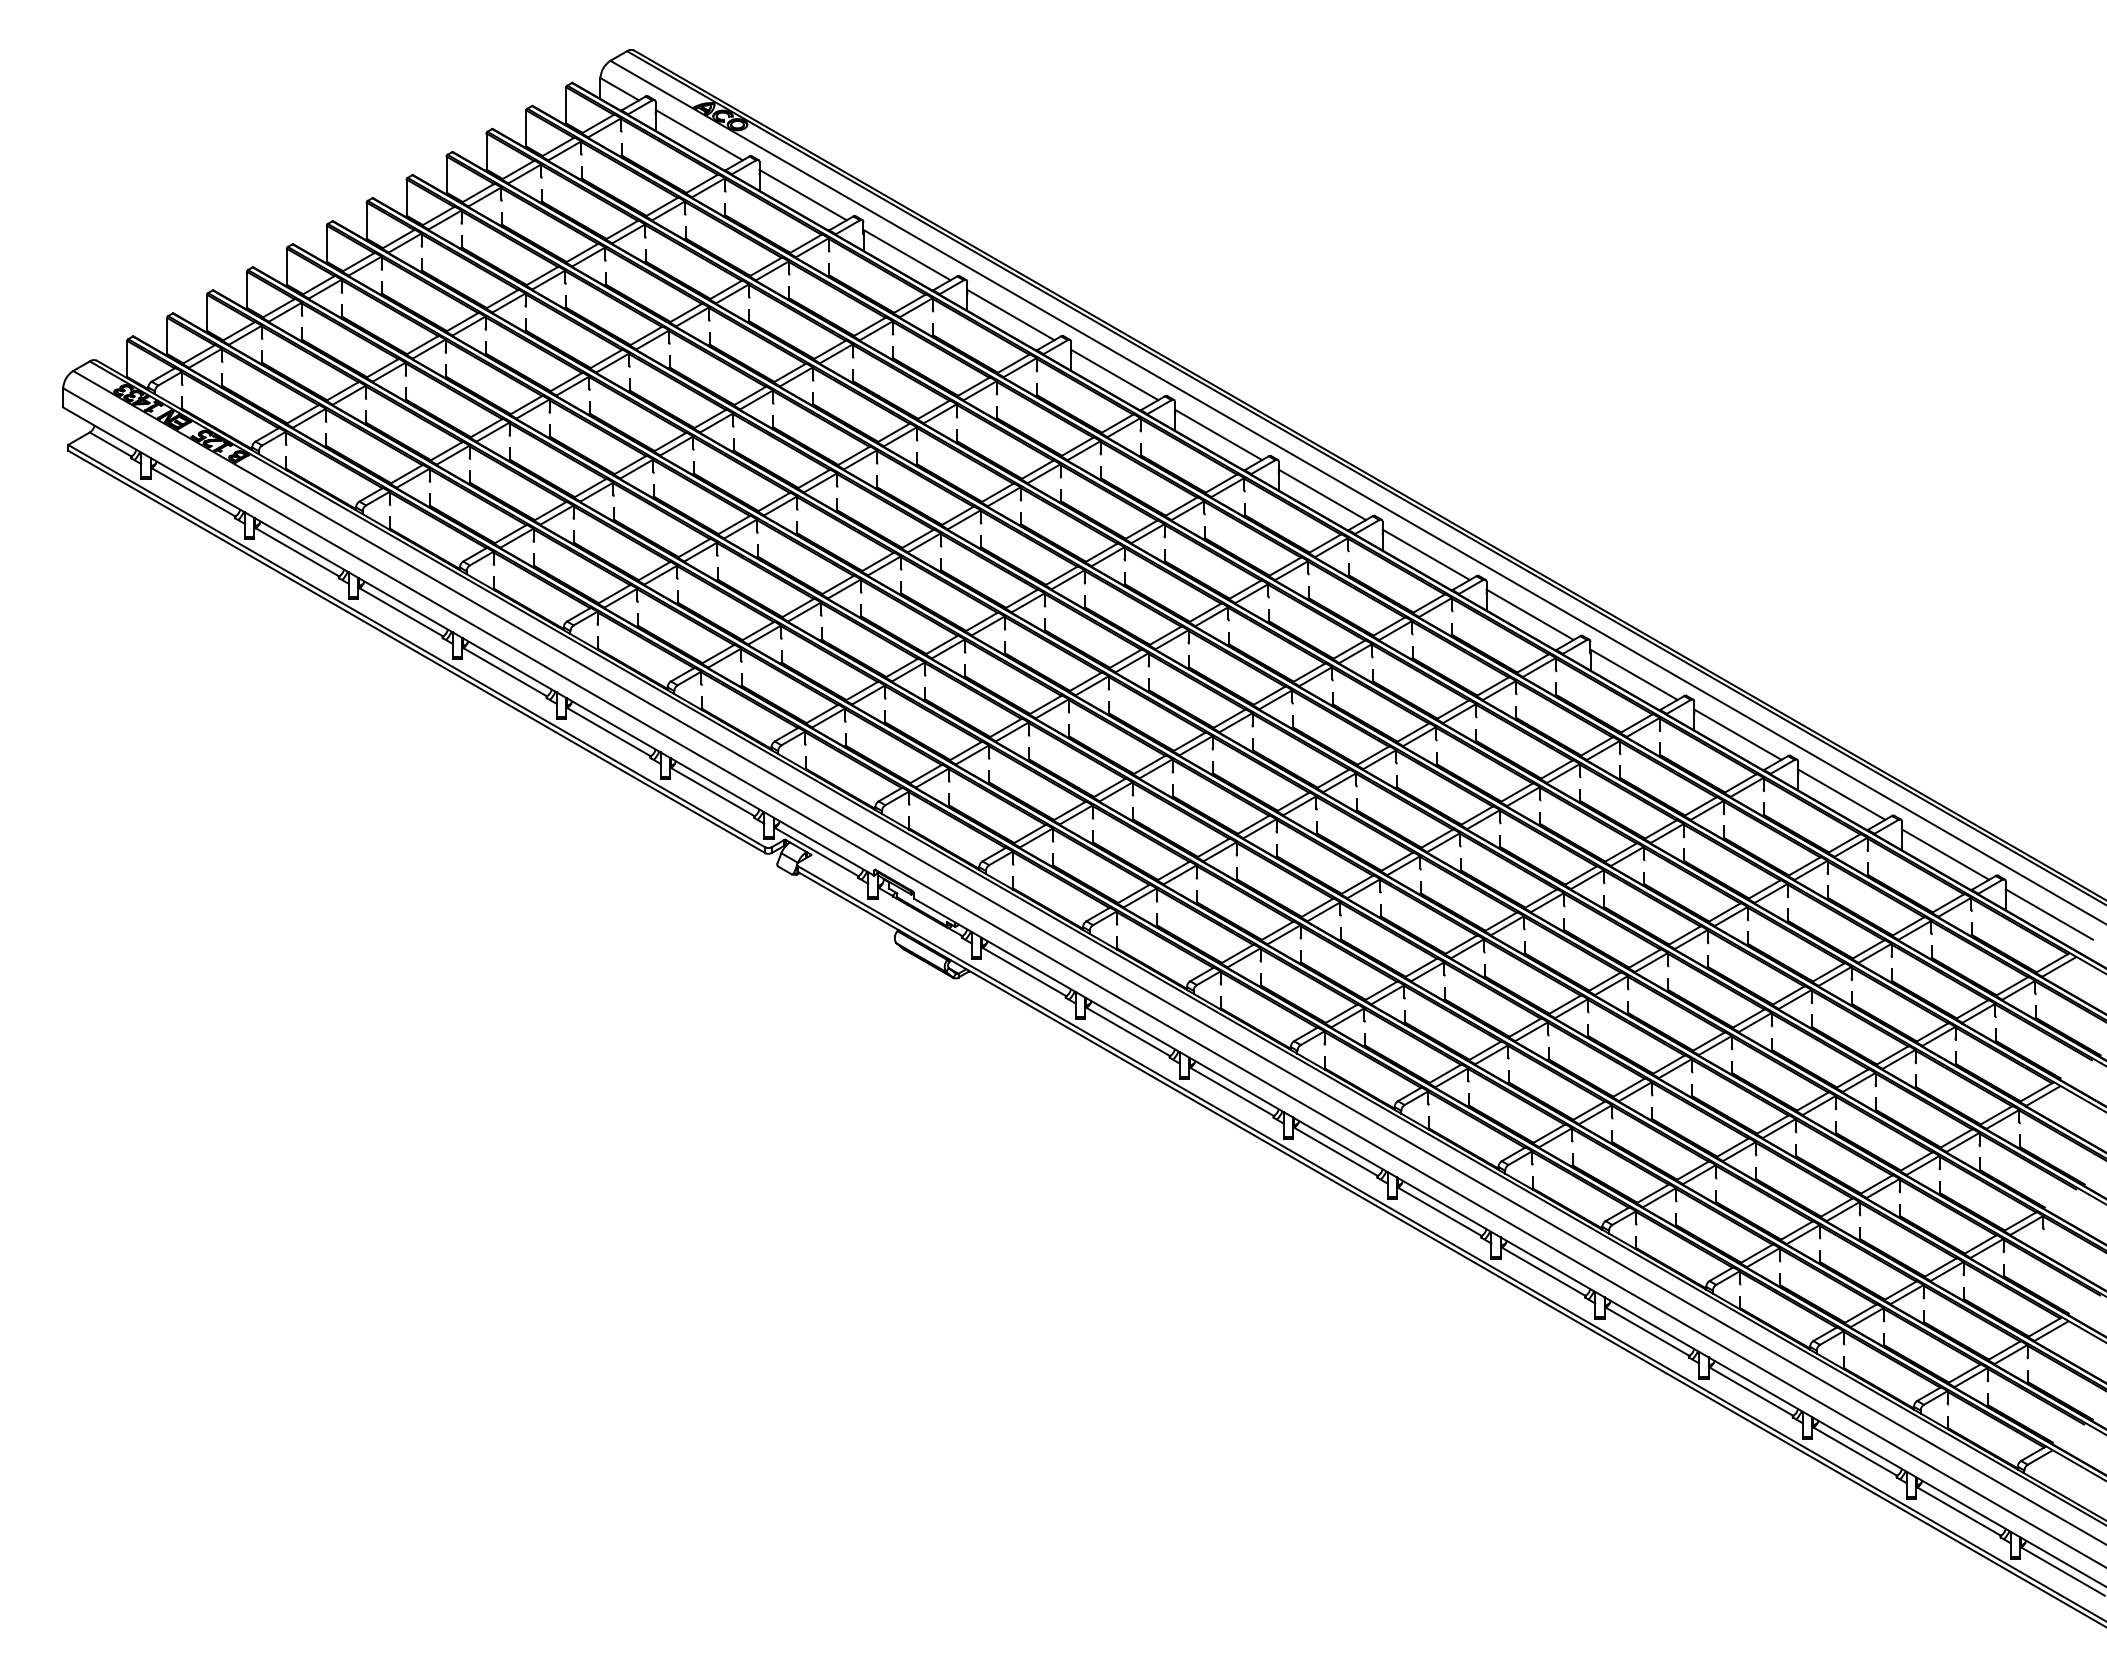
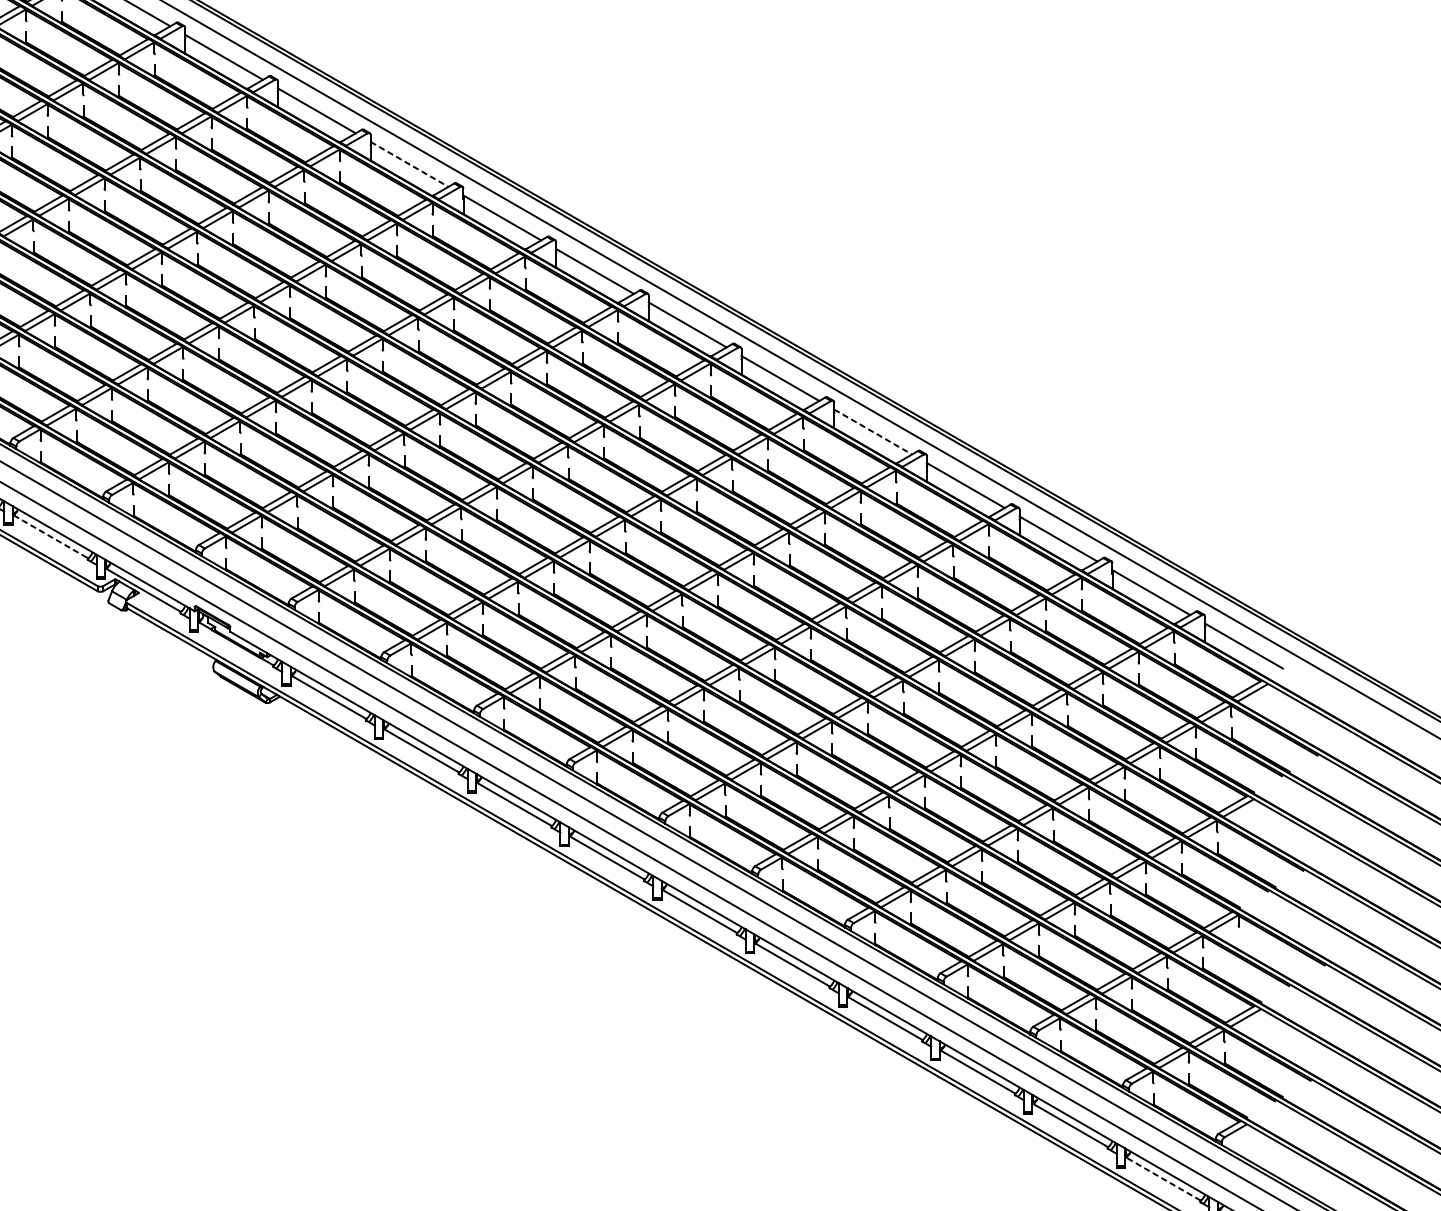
line: (1115, 375) -> (410, 164), solid -> dashed
line: (1634, 675) -> (873, 432), solid -> dashed
line: (713, 792) -> (51, 537), solid -> dashed
line: (1958, 1511) -> (1162, 1178), solid -> dashed

